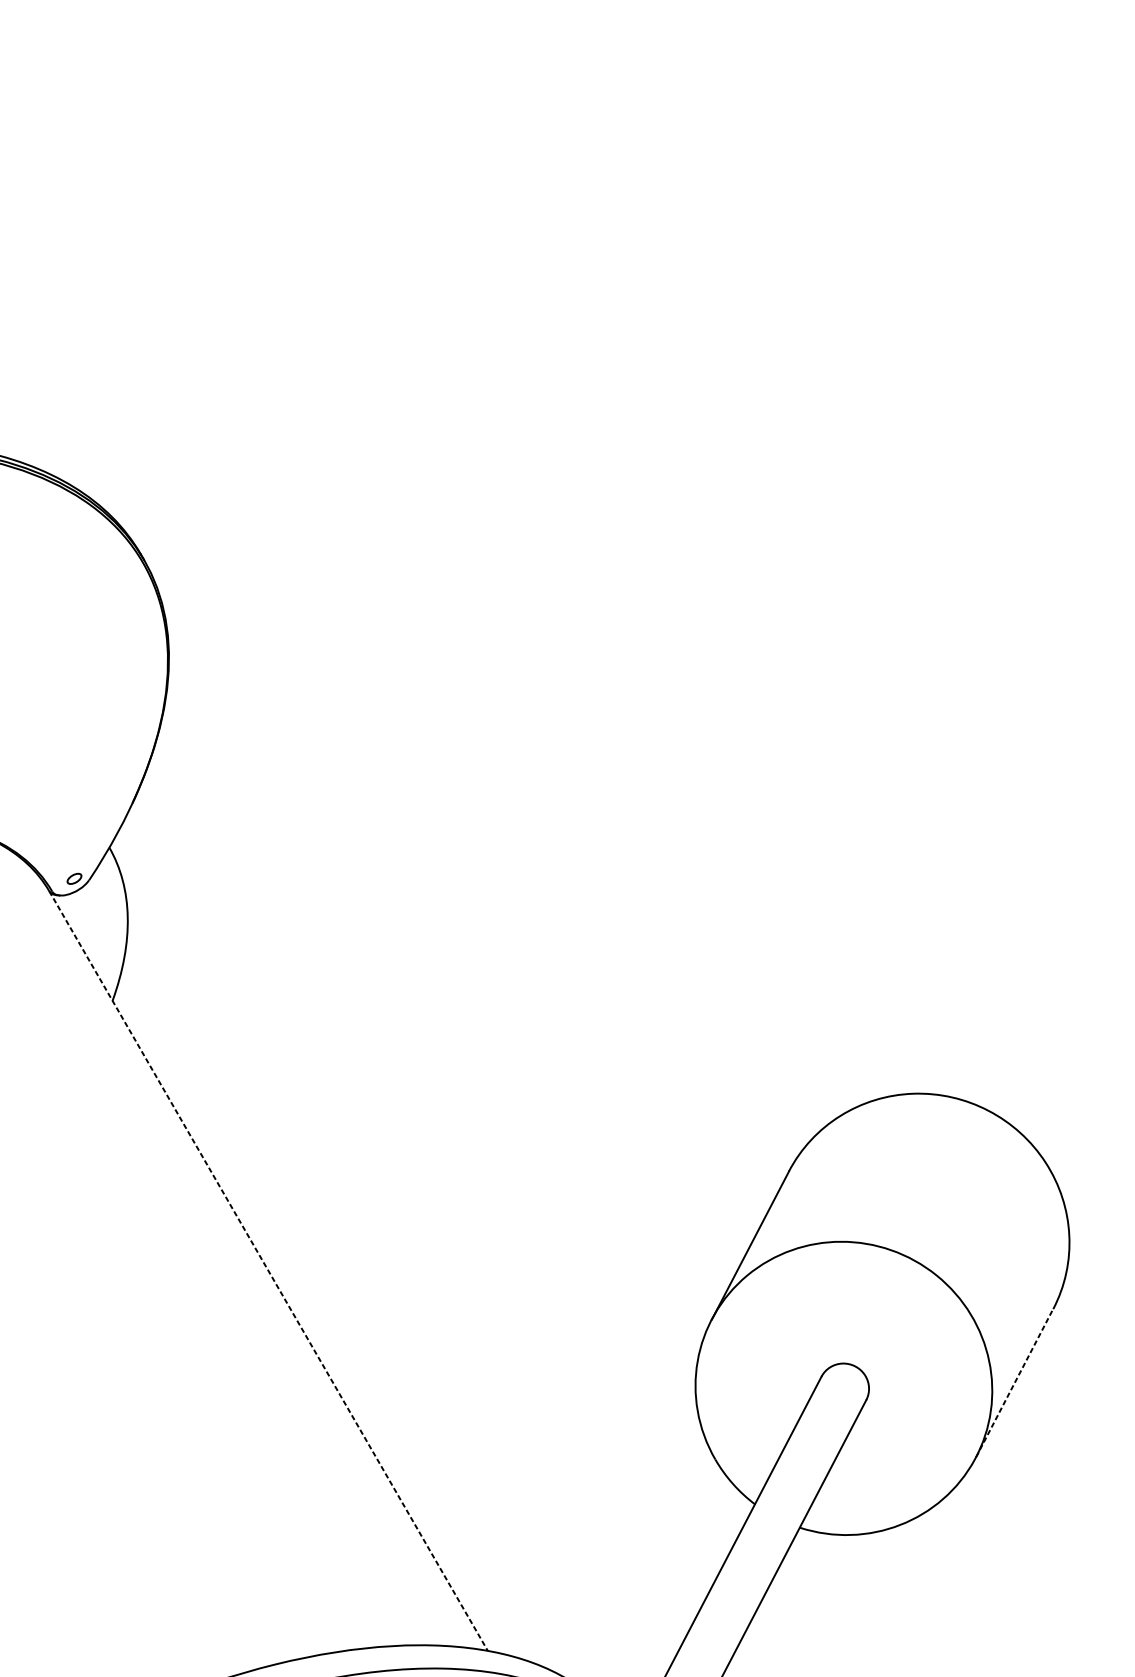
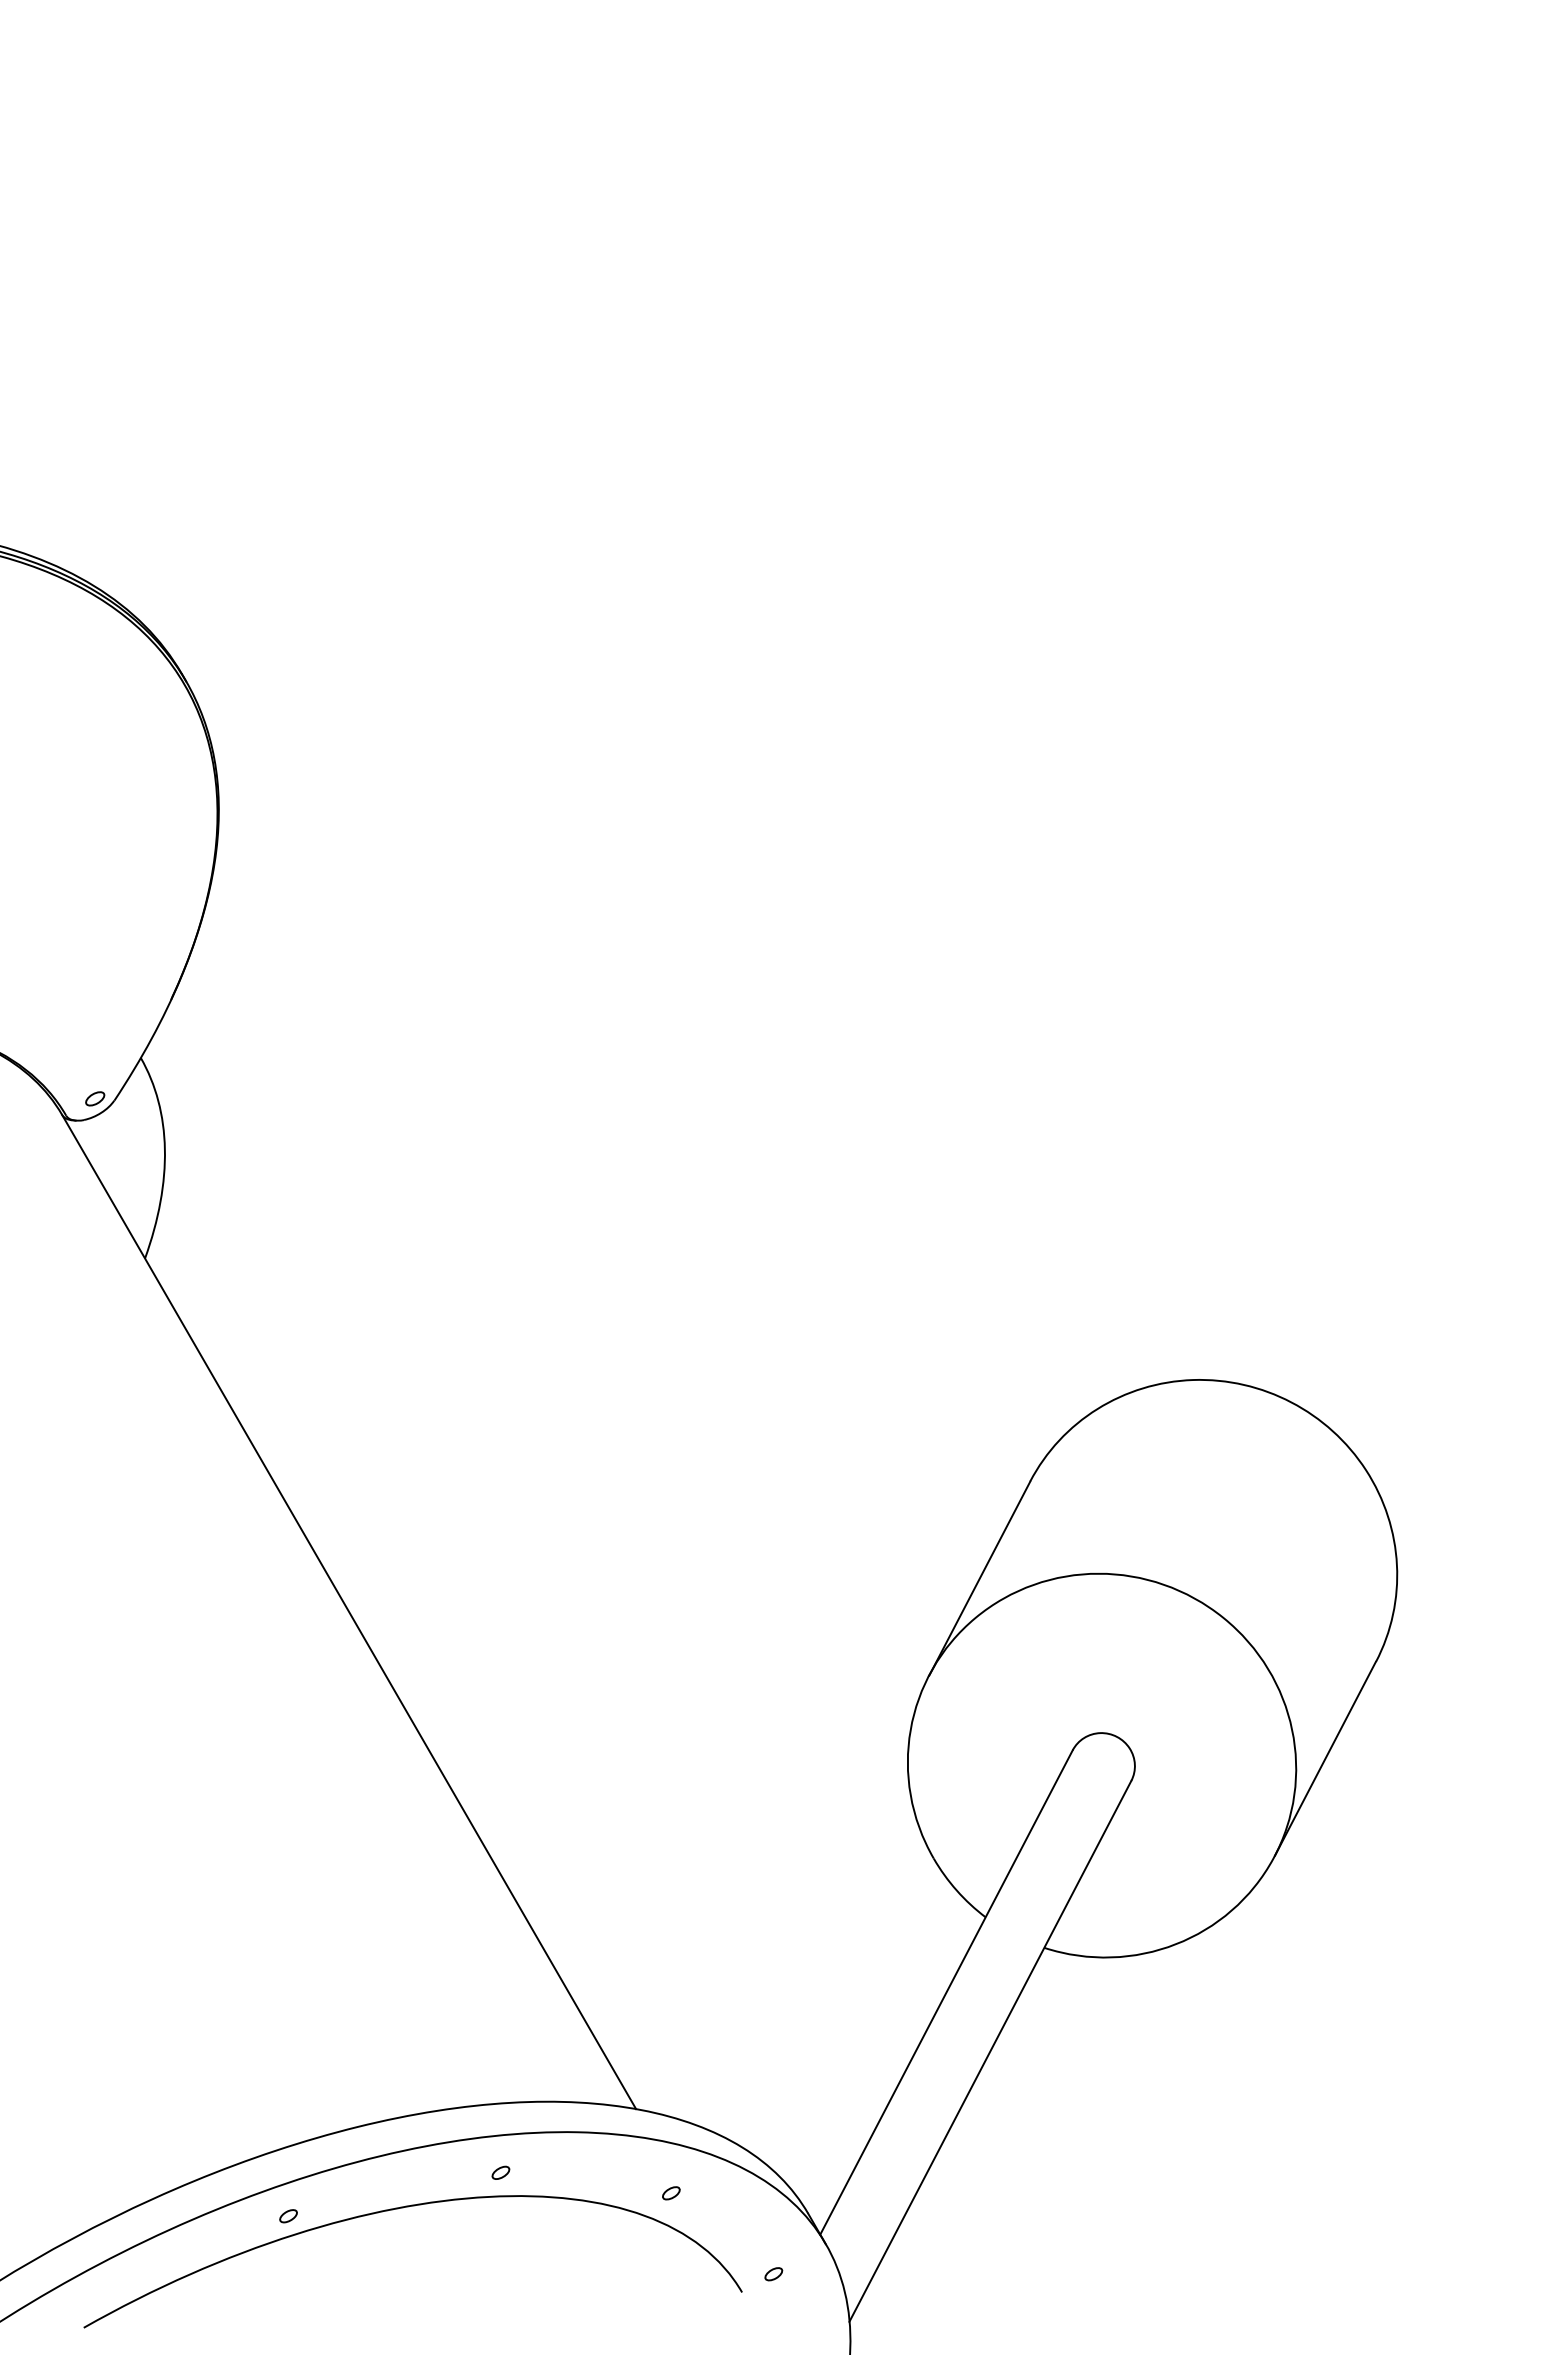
line: (268, 1271) -> (349, 1612), dashed -> solid
line: (1014, 1382) -> (1325, 1758), dashed -> solid

